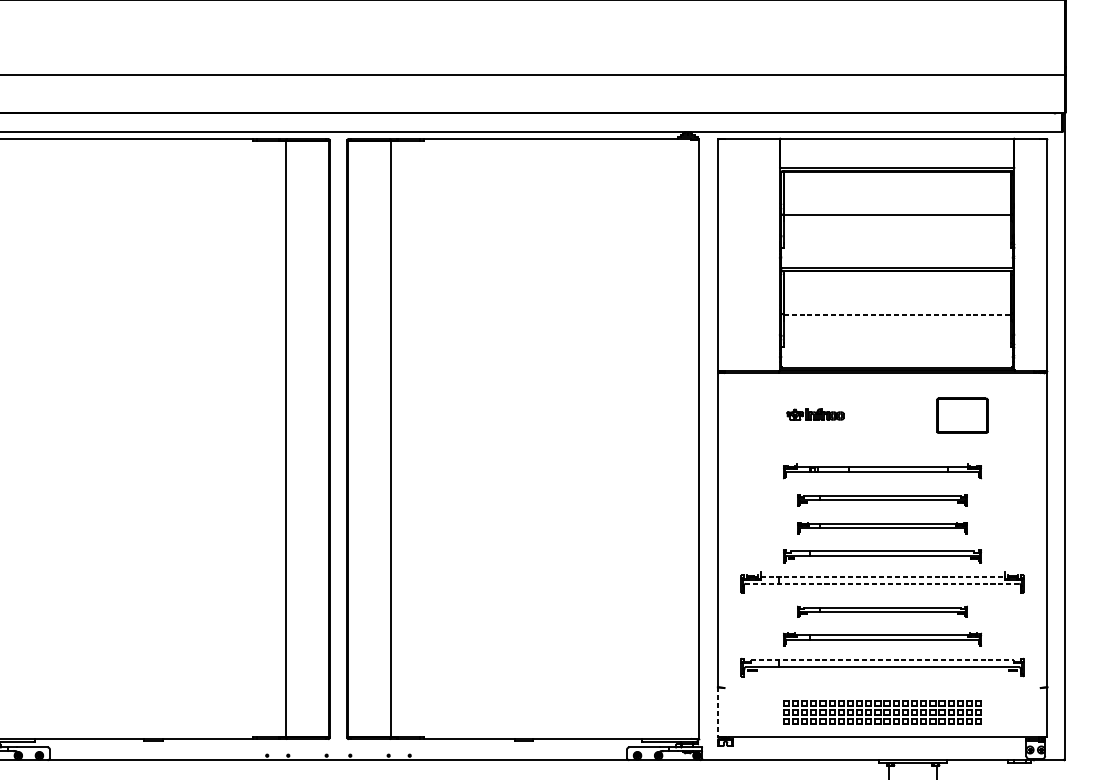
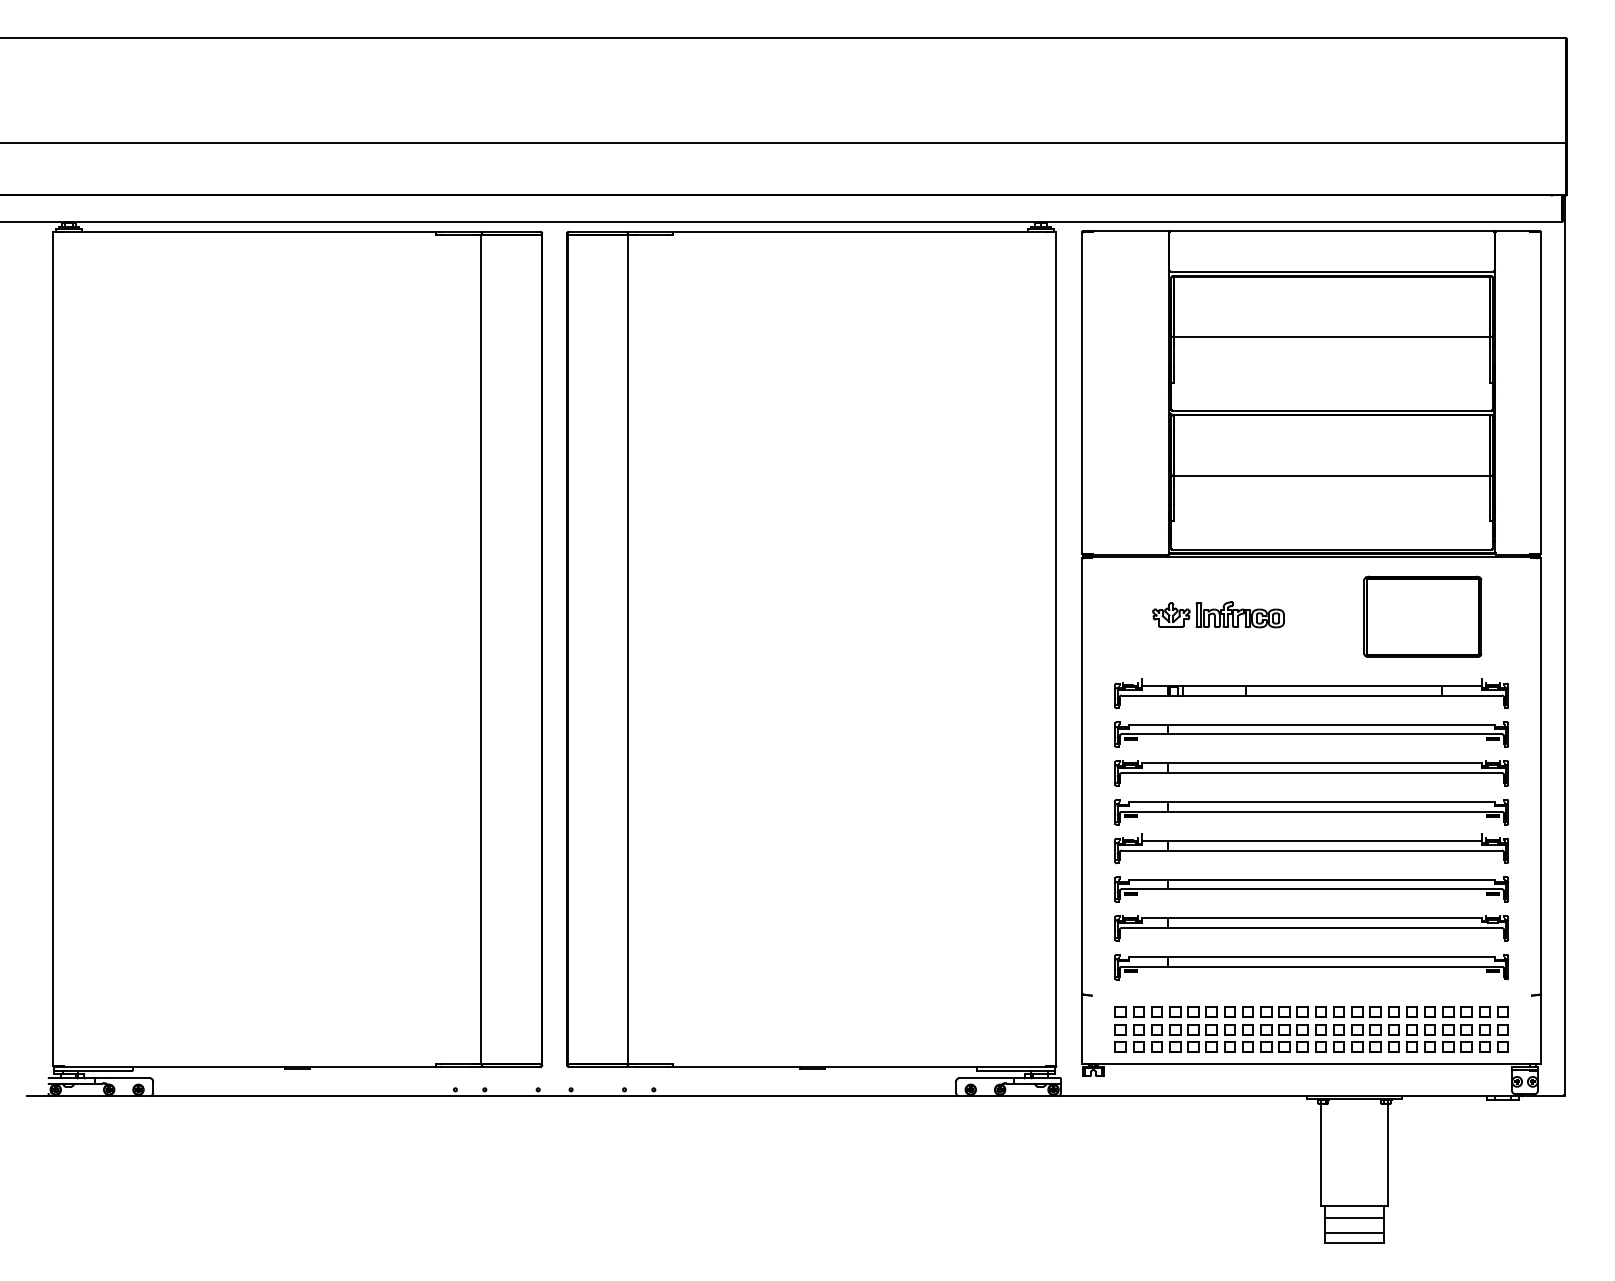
line: (897, 314) -> (1332, 475), dashed -> solid
part: (815, 414) -> (1218, 614), size x1.67
part: (962, 415) -> (1422, 616), size x1.67
part: (882, 470) -> (1311, 693), size x1.43
part: (882, 500) -> (1311, 734), size x1.67
part: (882, 528) -> (1311, 773), size x1.67
part: (882, 556) -> (1311, 812), size x1.43
line: (882, 576) -> (1311, 840), dashed -> solid
line: (882, 583) -> (1311, 850), dashed -> solid
part: (882, 611) -> (1311, 889), size x1.67
part: (882, 639) -> (1311, 928), size x1.43
line: (882, 660) -> (1311, 957), dashed -> solid
line: (717, 712) -> (1082, 1029), dashed -> solid
part: (882, 712) -> (1311, 1029), size x1.43

